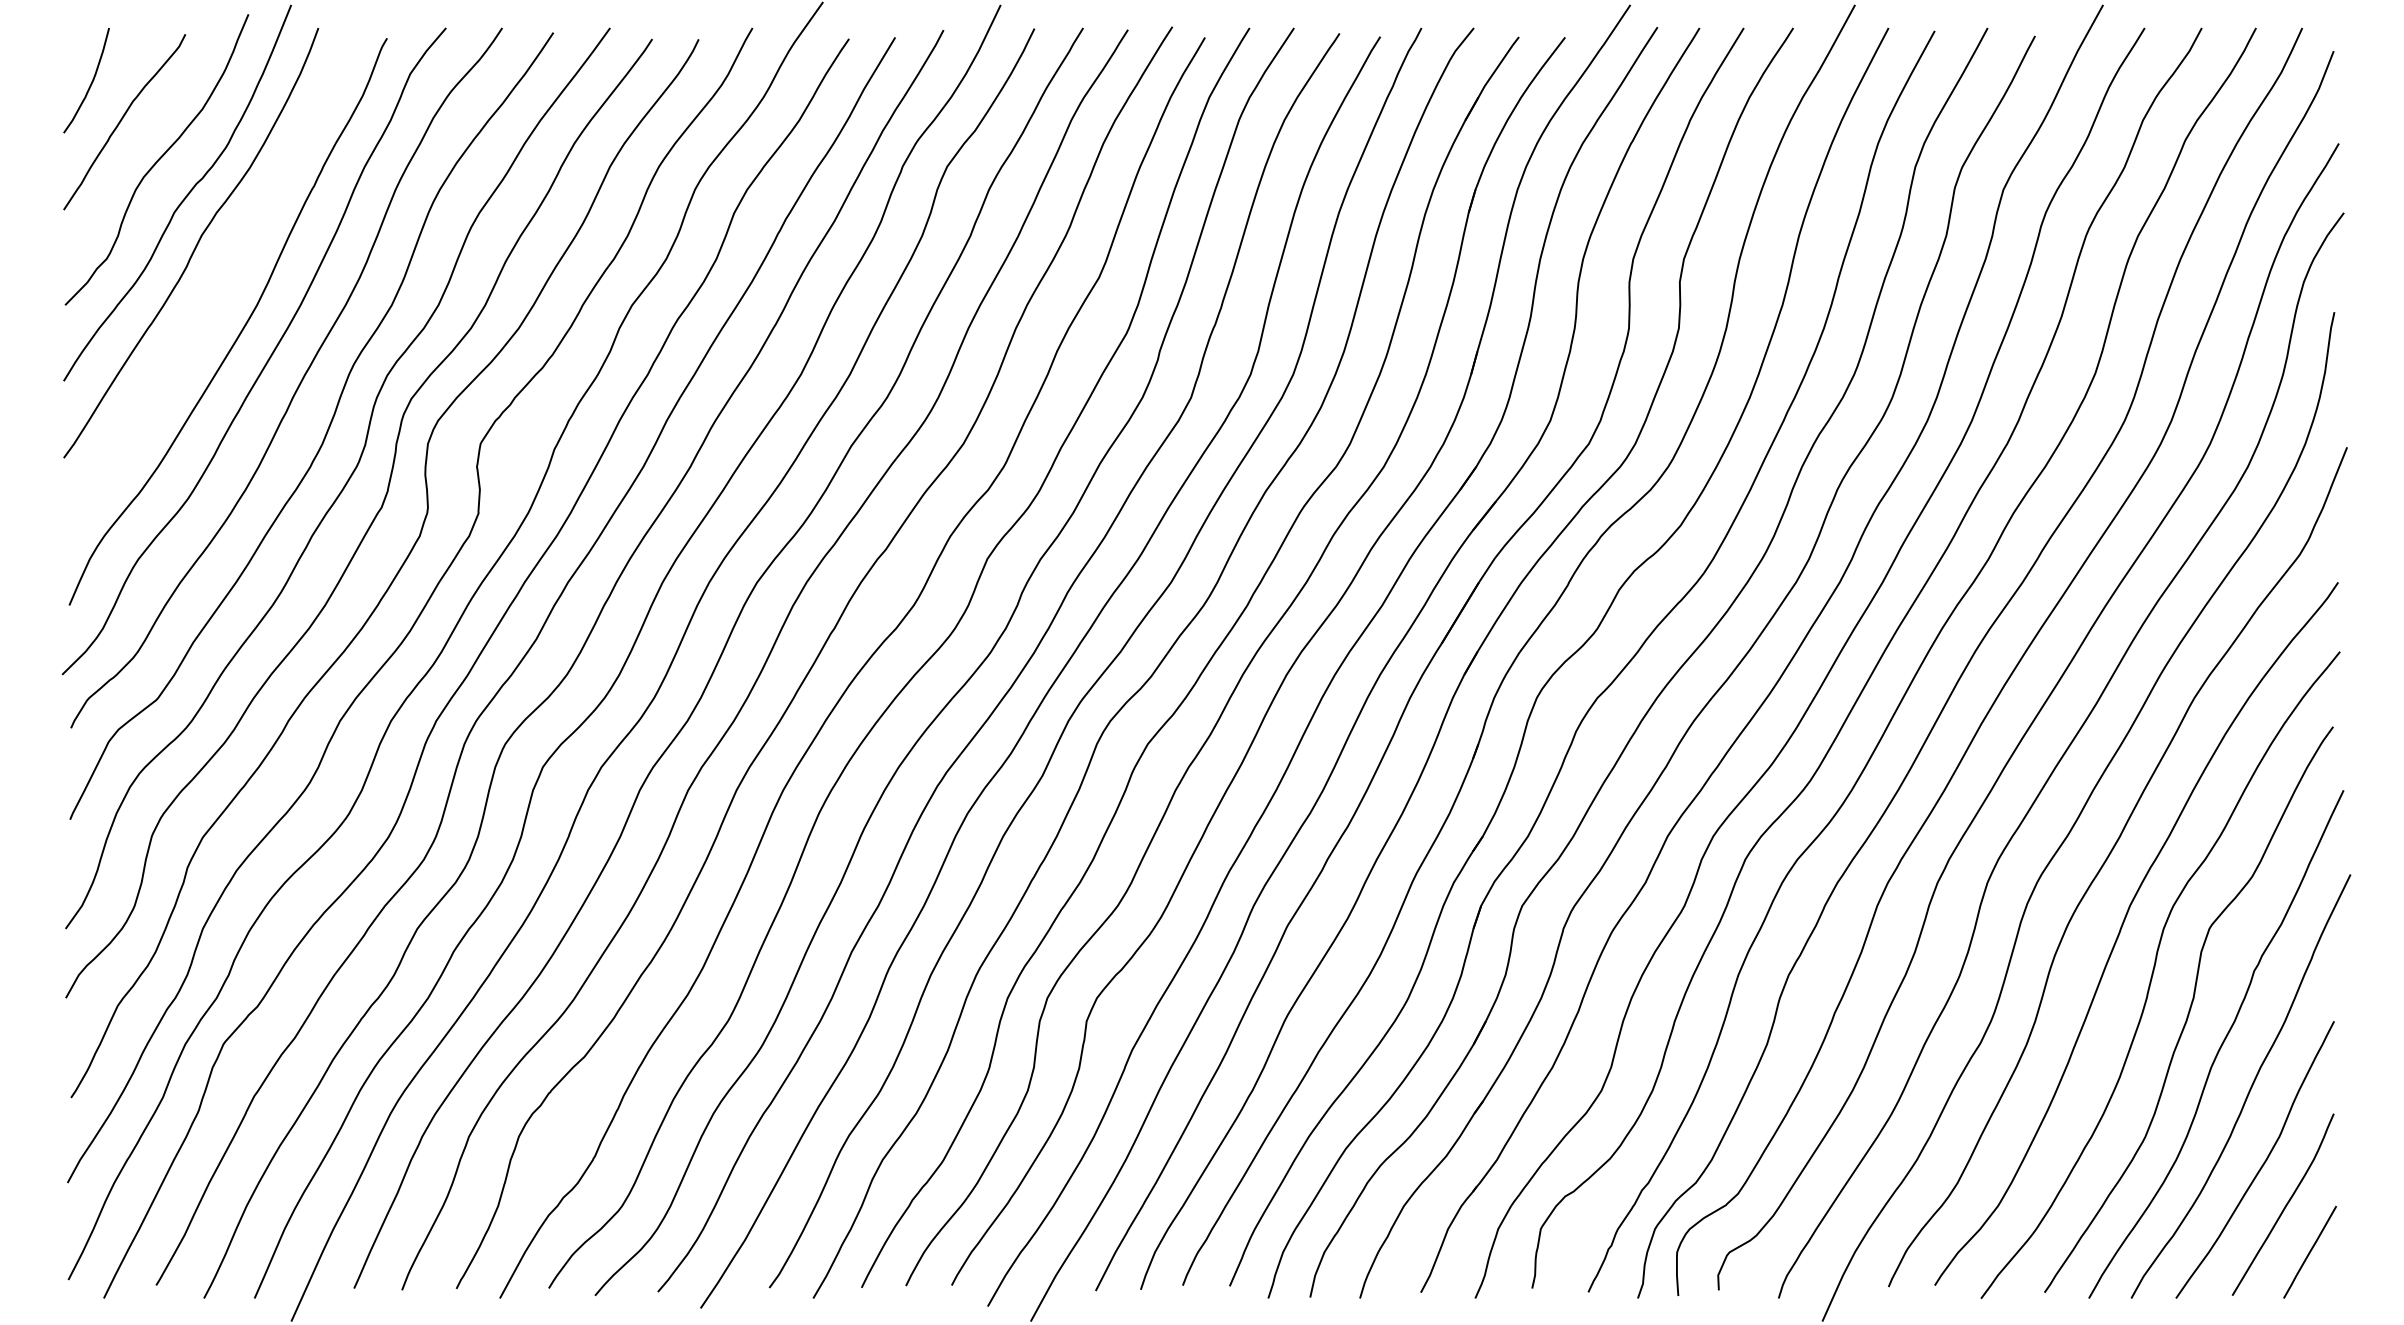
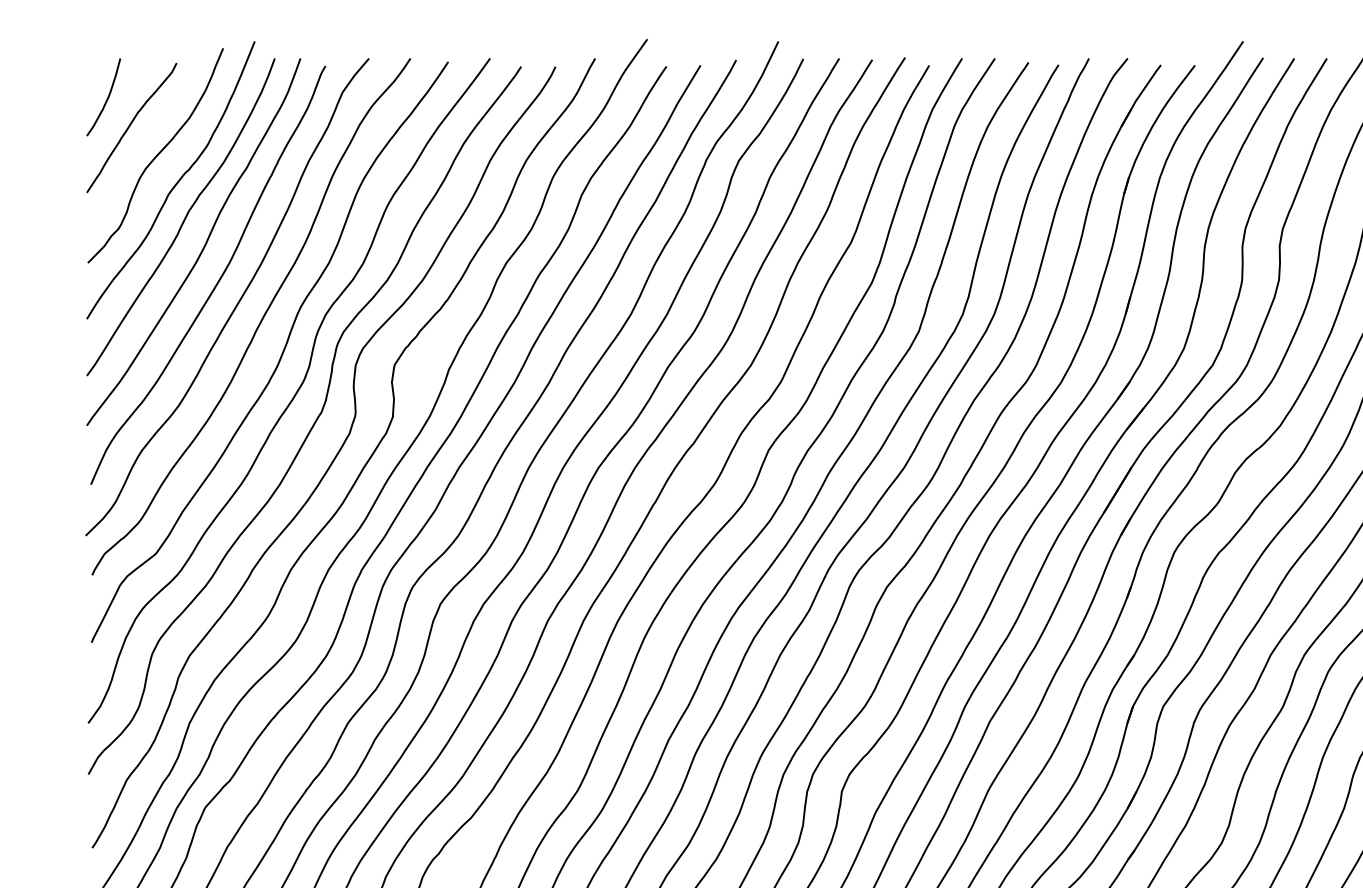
curve: (220, 285) -> (202, 248), added

